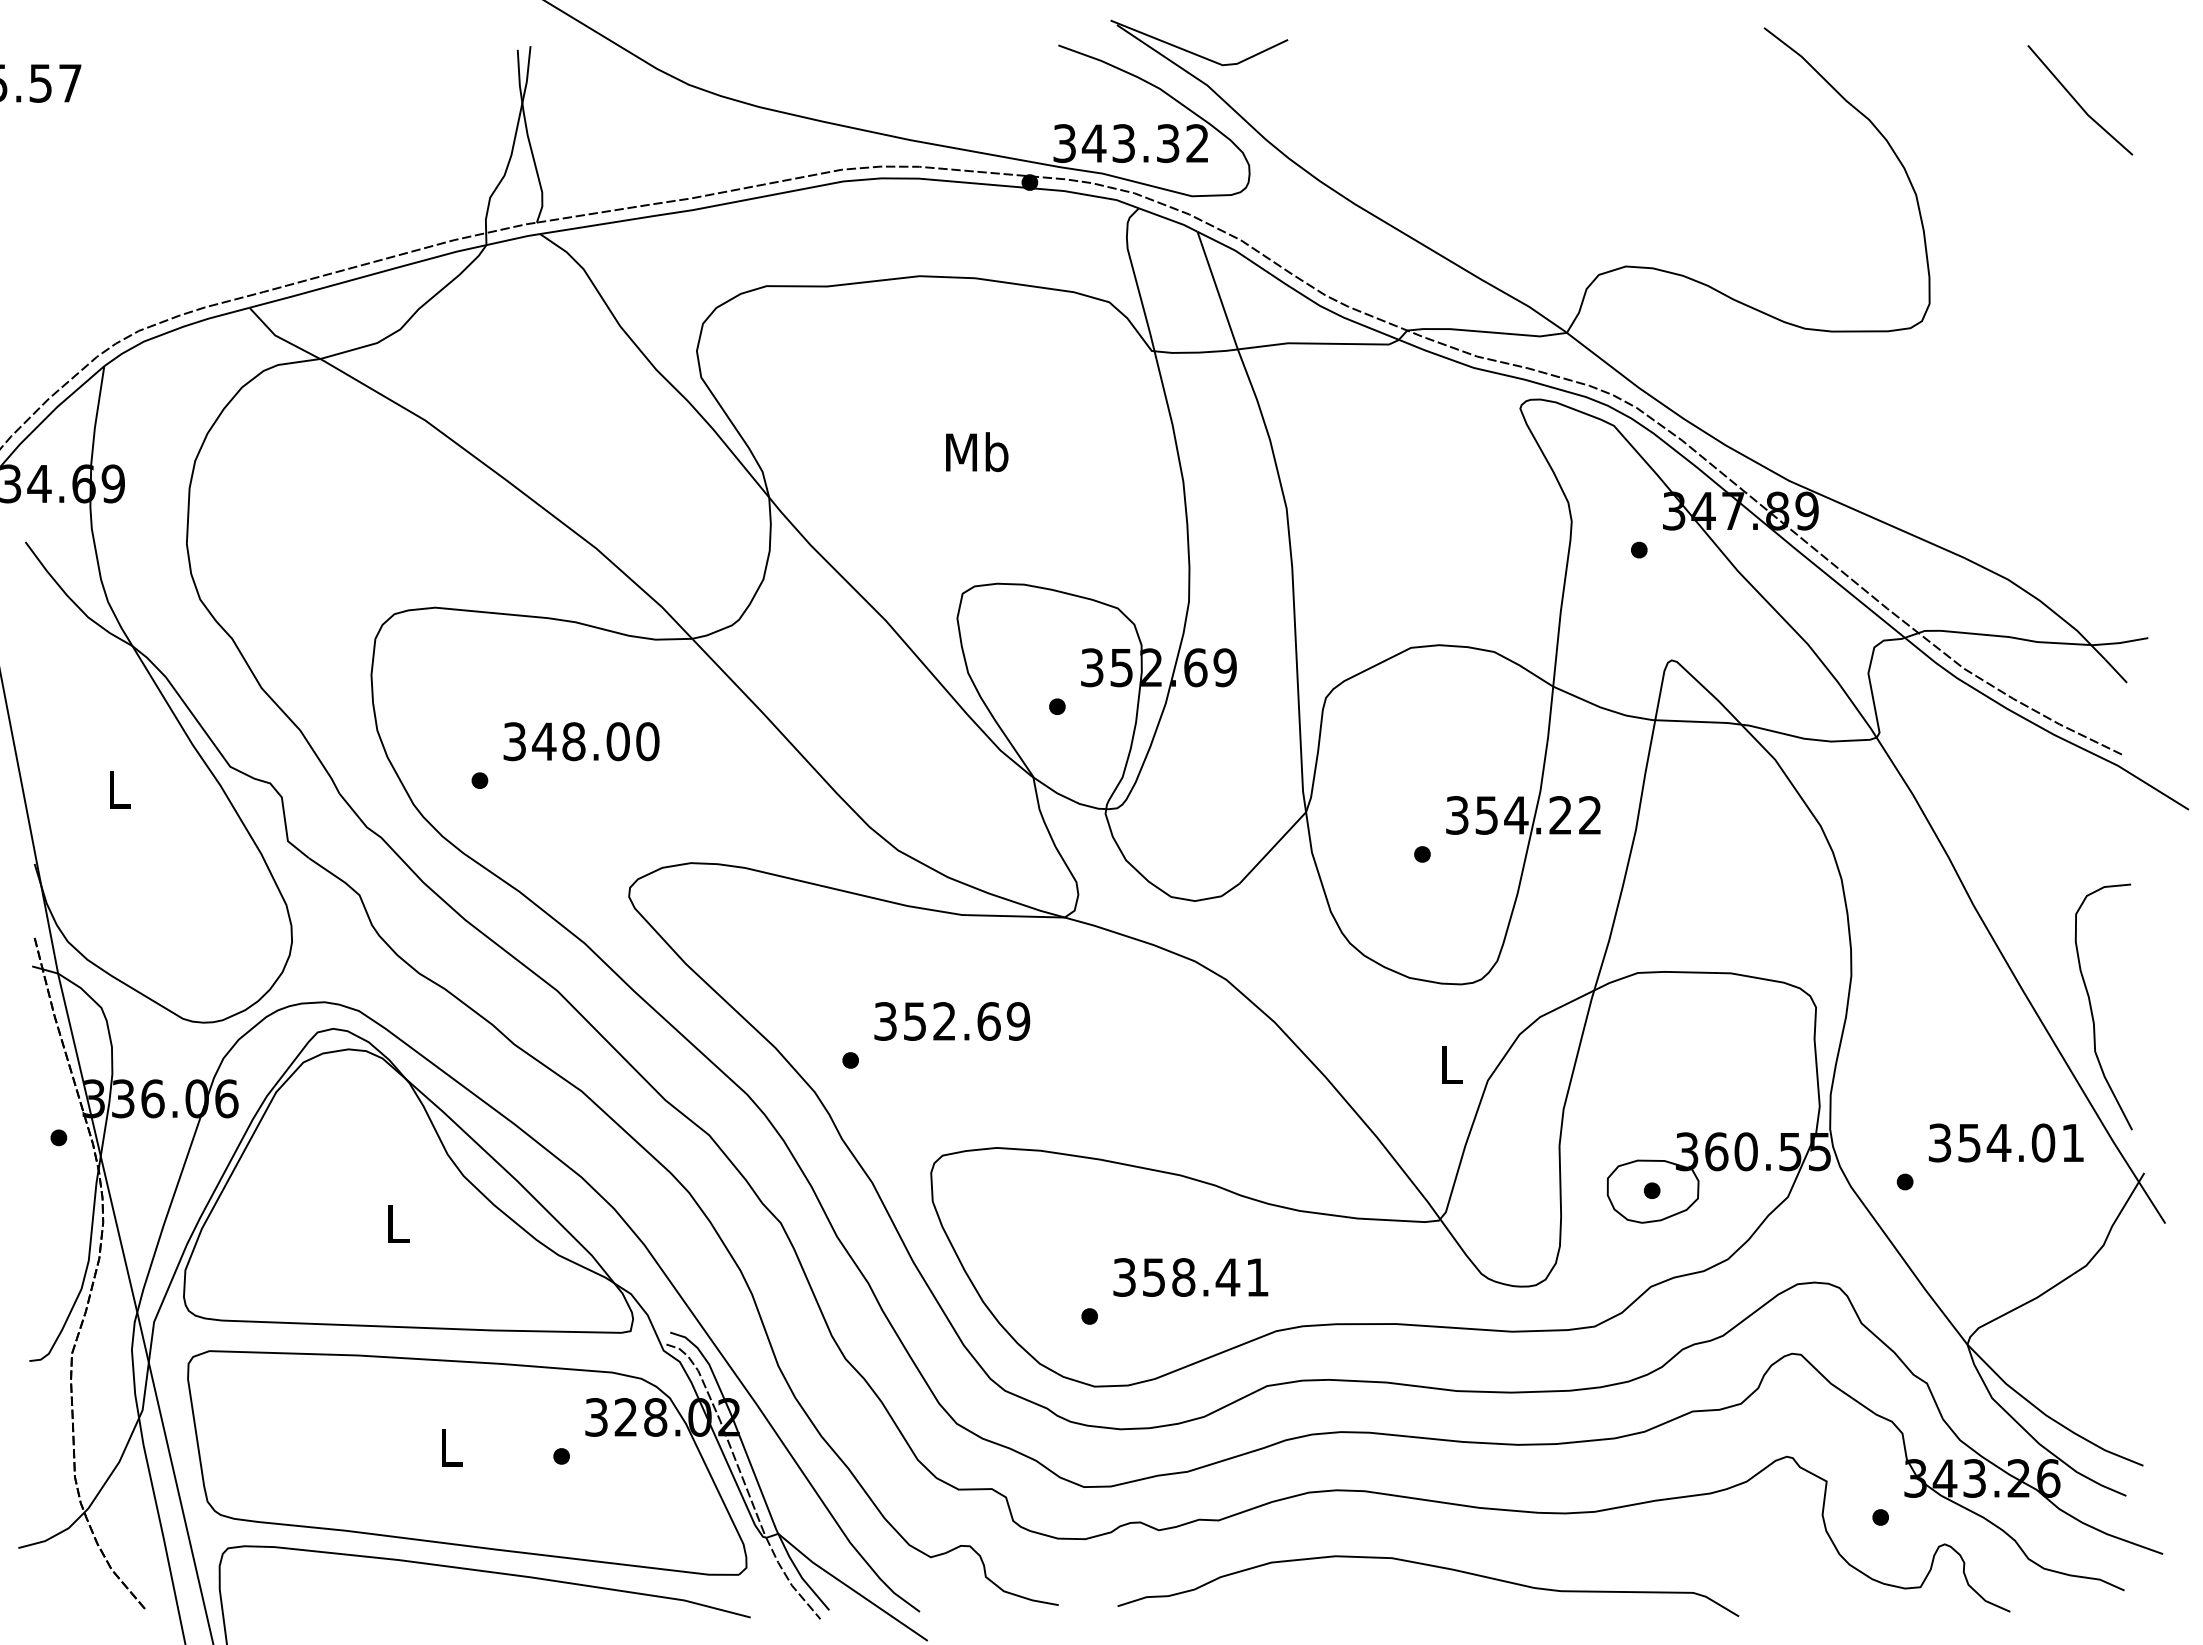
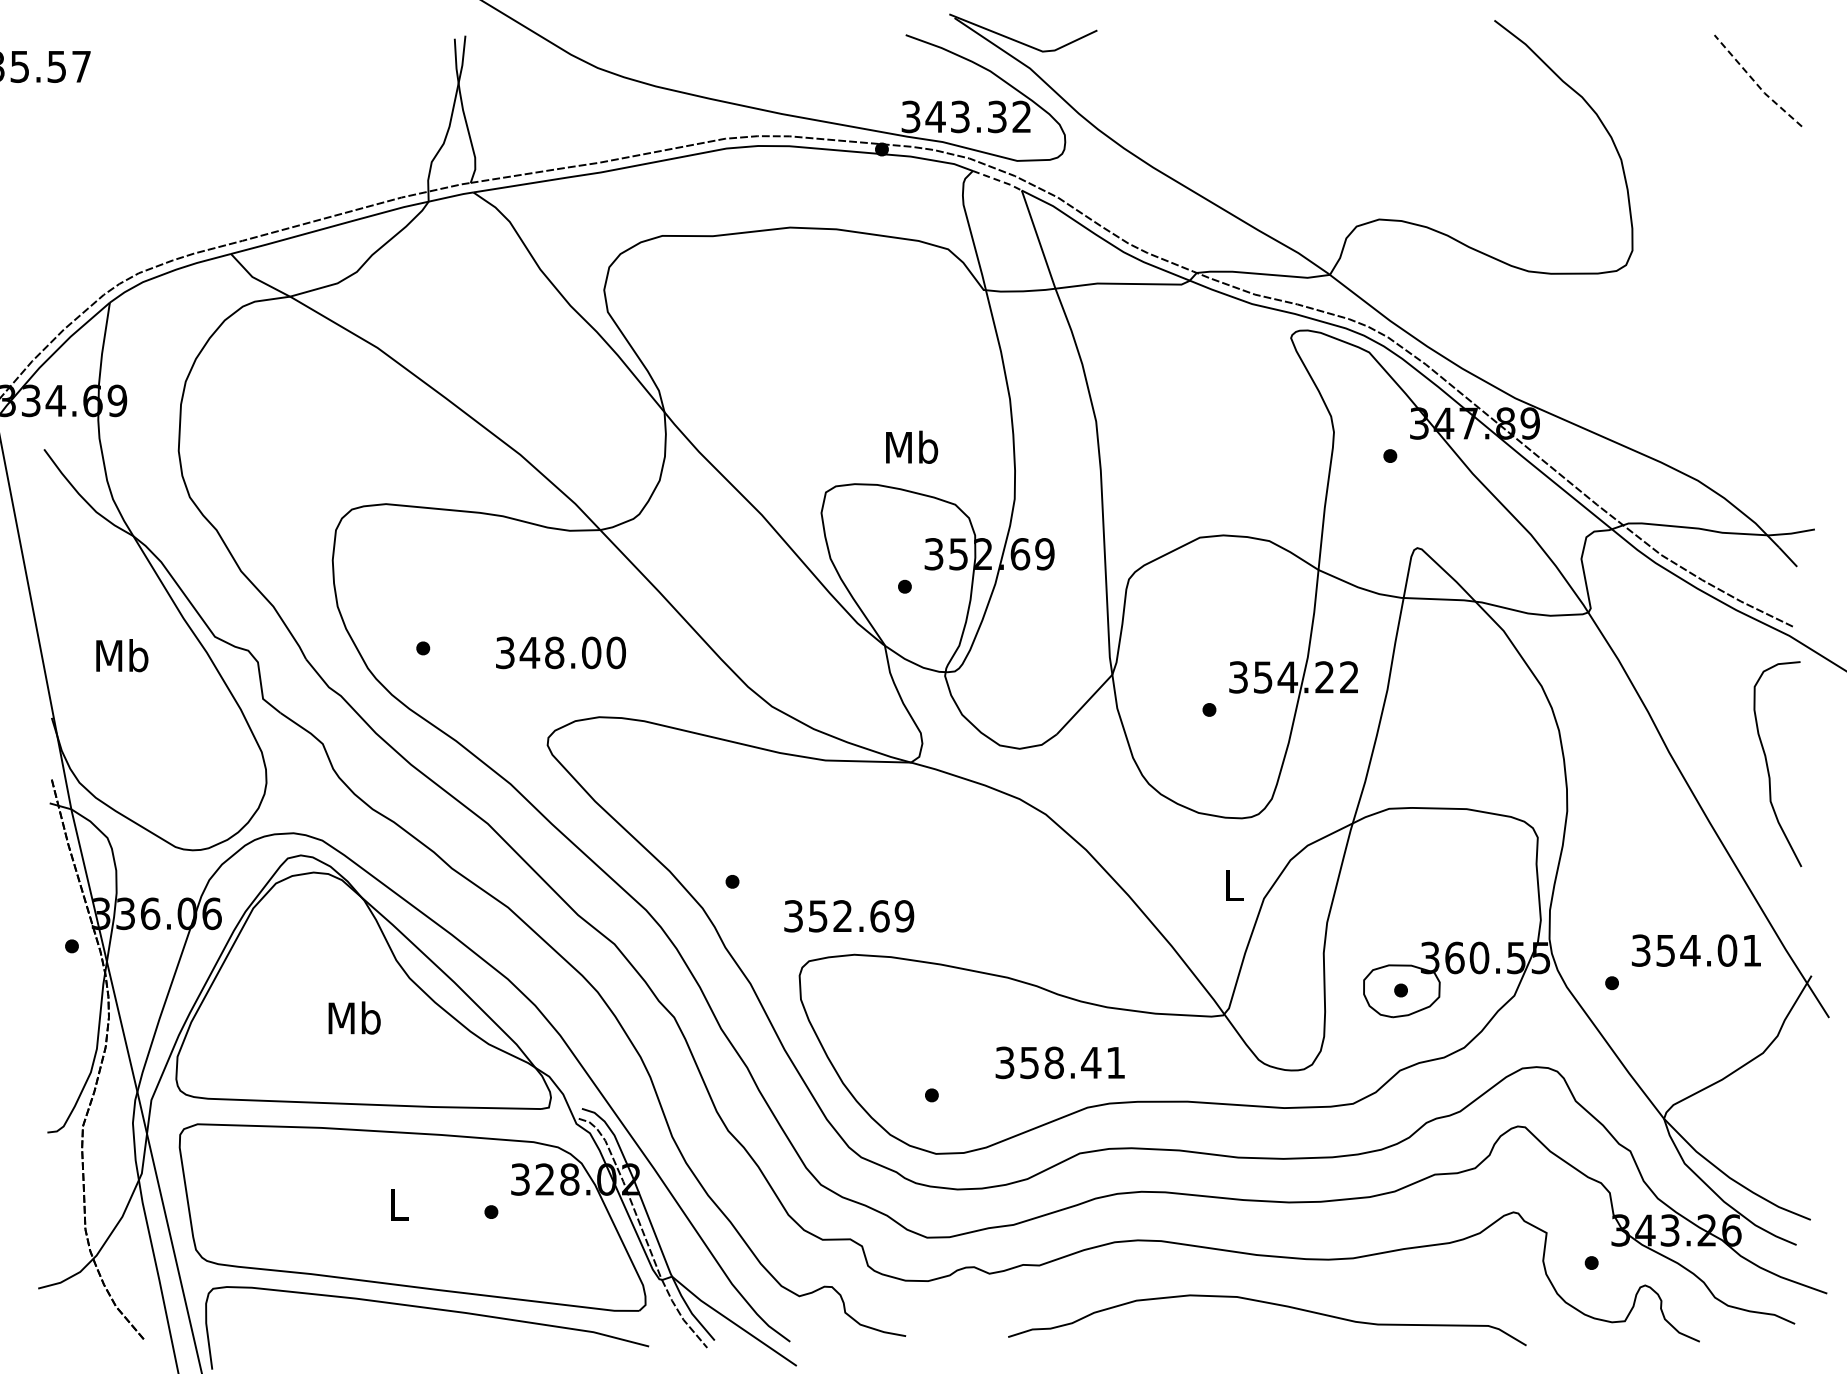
line: (2078, 103) -> (1756, 83), solid -> dashed
line: (1169, 219) -> (998, 180), solid -> dashed
text: (977, 451) -> (912, 446), moved
text: (580, 741) -> (560, 652), moved
text: (119, 789) -> (122, 655), L -> Mb
curve: (2092, 1008) -> (1768, 765), moved
text: (952, 1021) -> (849, 916), moved
text: (397, 1223) -> (354, 1017), L -> Mb
text: (1189, 1277) -> (1059, 1062), moved
curve: (1432, 1567) -> (1270, 1304), moved

